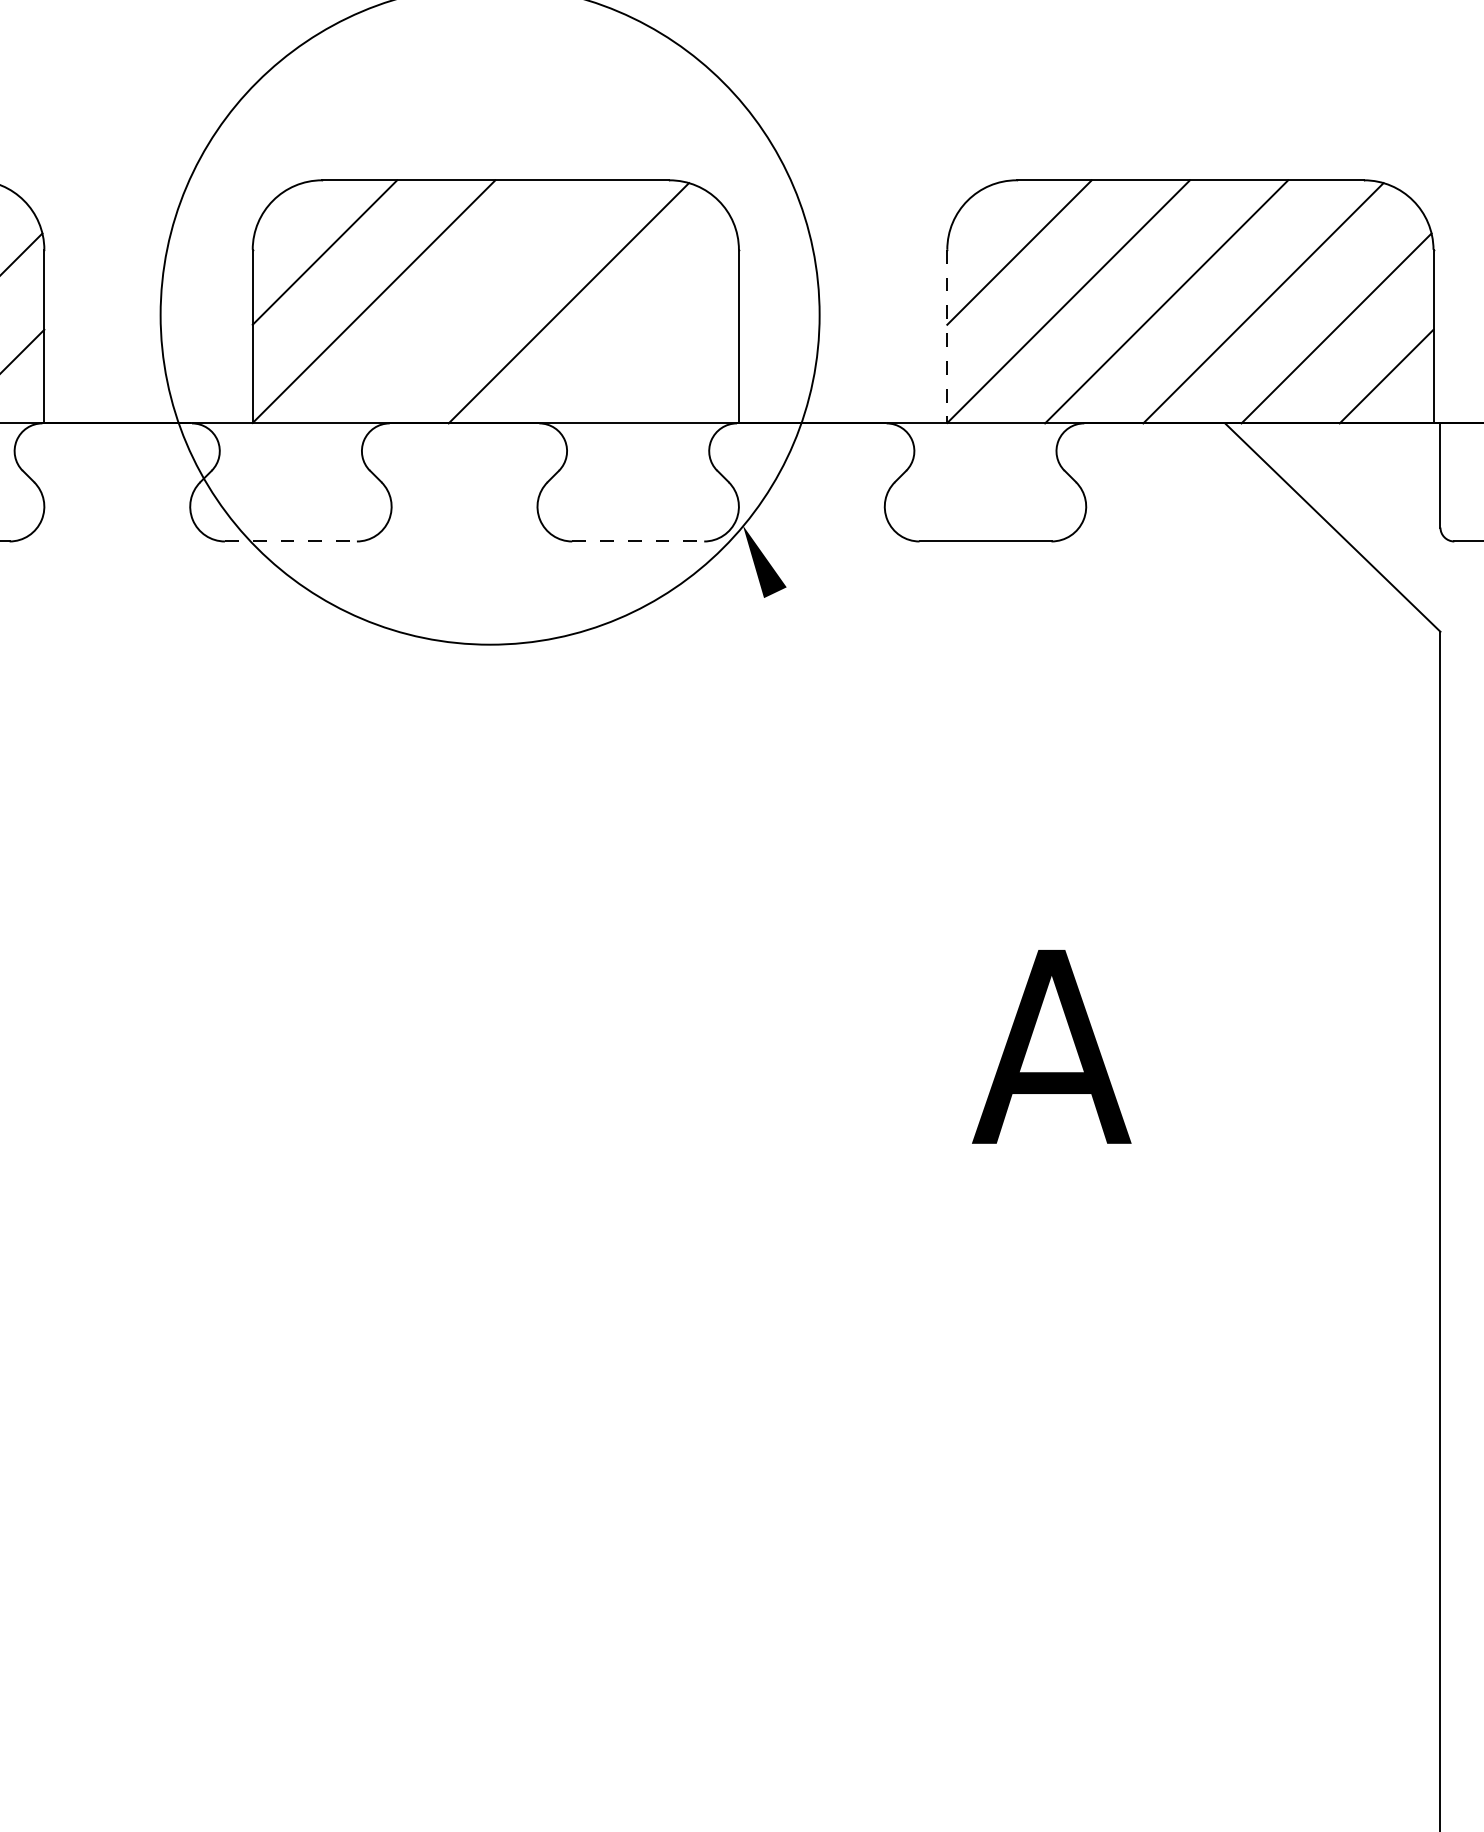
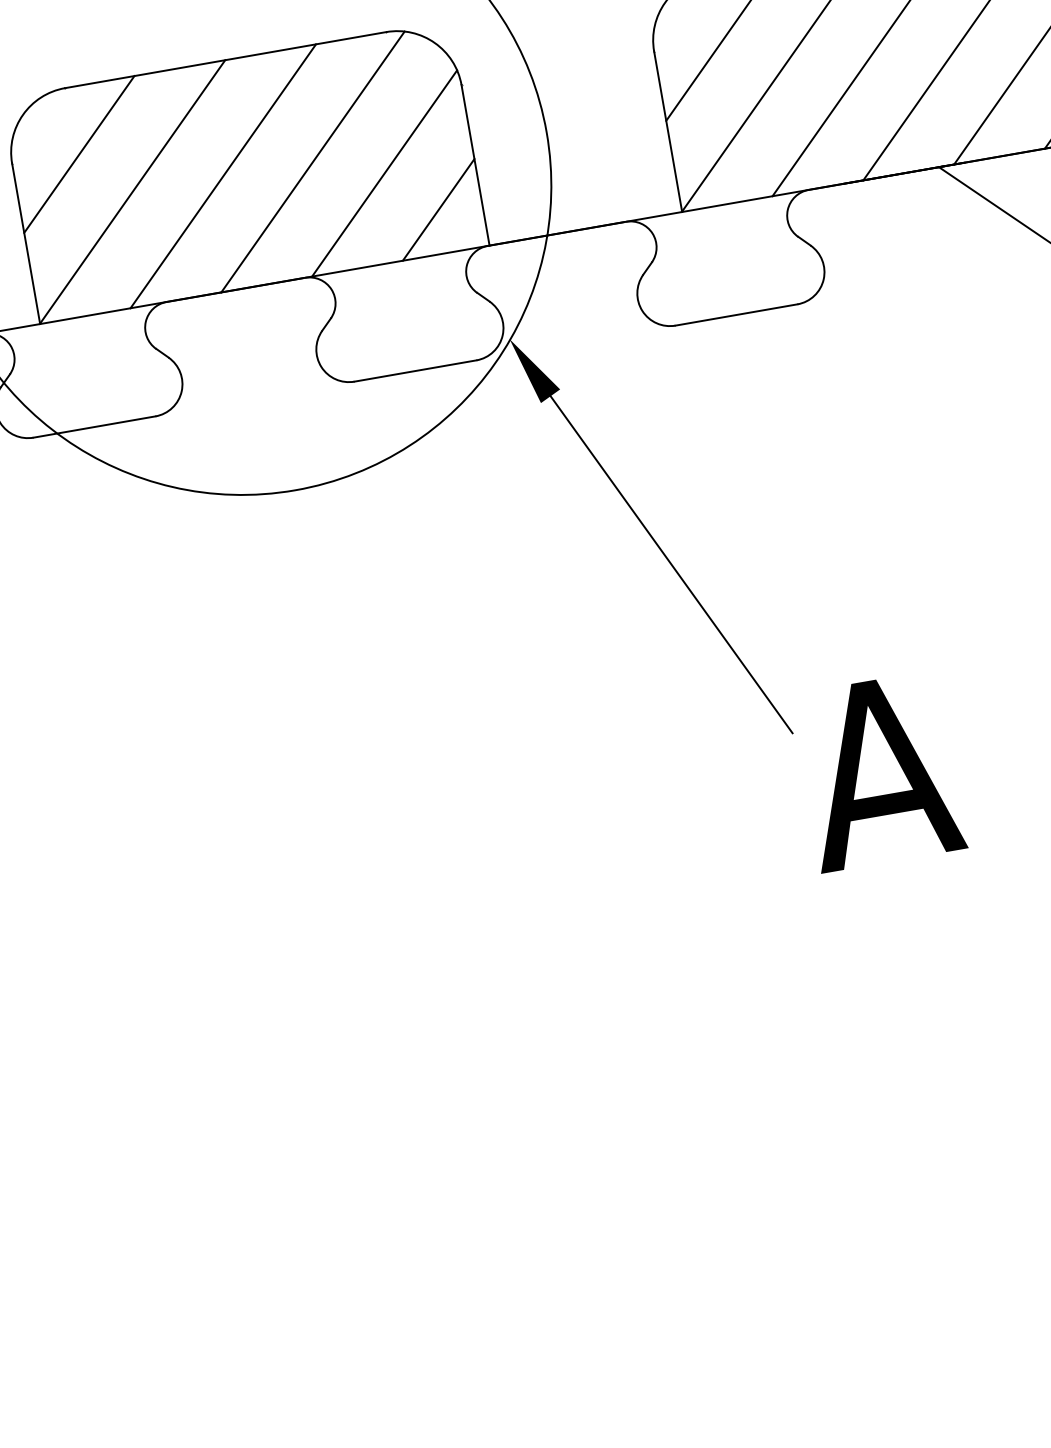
line: (471, 301) -> (222, 176), added
line: (641, 328) -> (384, 173), added
line: (947, 336) -> (668, 131), dashed -> solid
line: (691, 376) -> (438, 209), added
line: (290, 541) -> (94, 427), dashed -> solid
line: (638, 541) -> (415, 370), dashed -> solid
line: (871, 791) -> (671, 564), added

